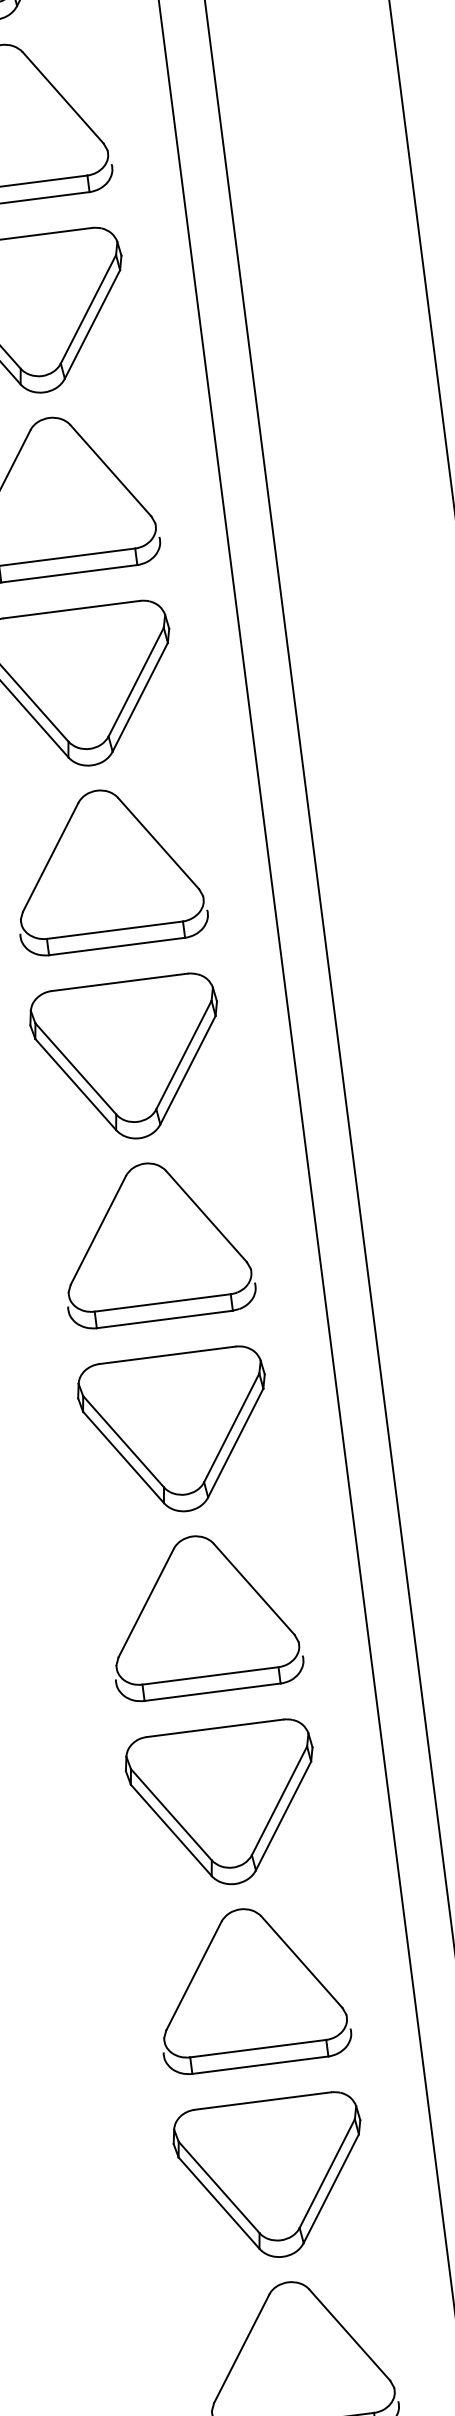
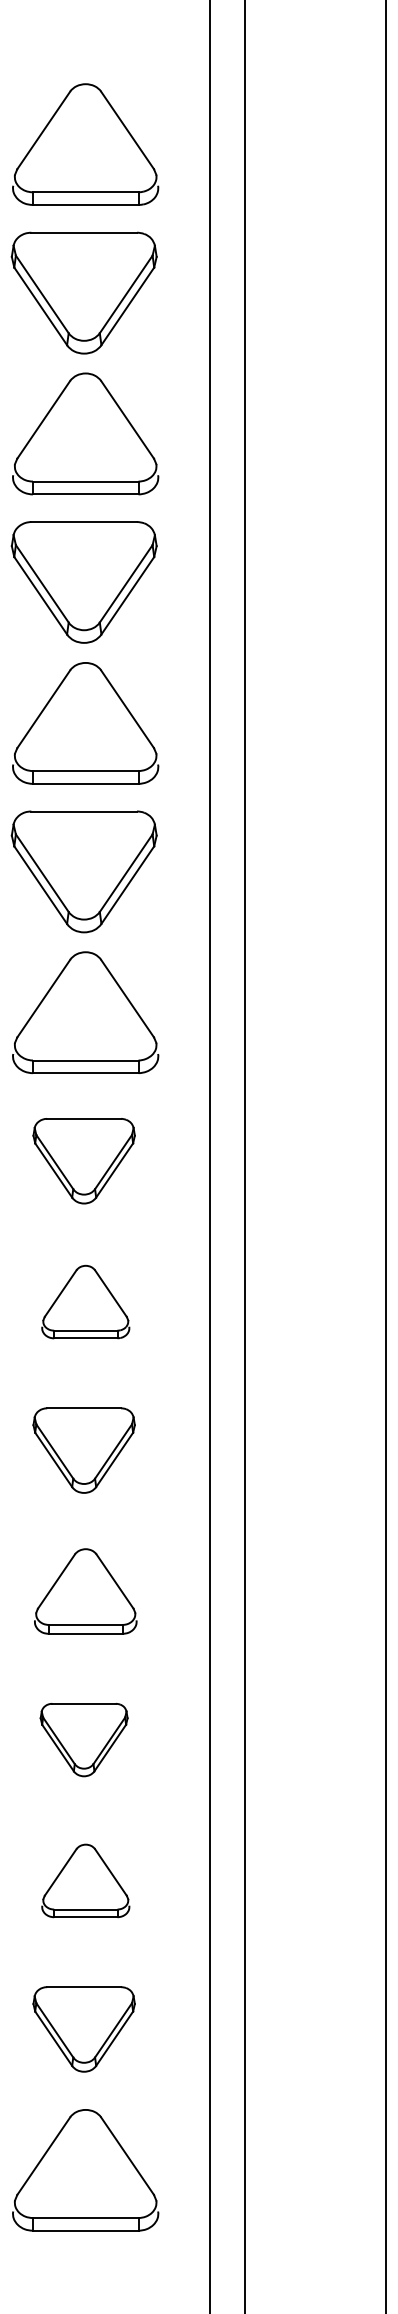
part: (128, 1059) -> (83, 1160), size x0.7
part: (154, 1240) -> (85, 1301), size x0.6
part: (176, 1433) -> (83, 1450), size x0.7
part: (202, 1614) -> (85, 1591), size x0.7
part: (224, 1805) -> (83, 1739), size x0.6
part: (249, 1986) -> (85, 1880), size x0.6
part: (272, 2179) -> (83, 2029), size x0.7

